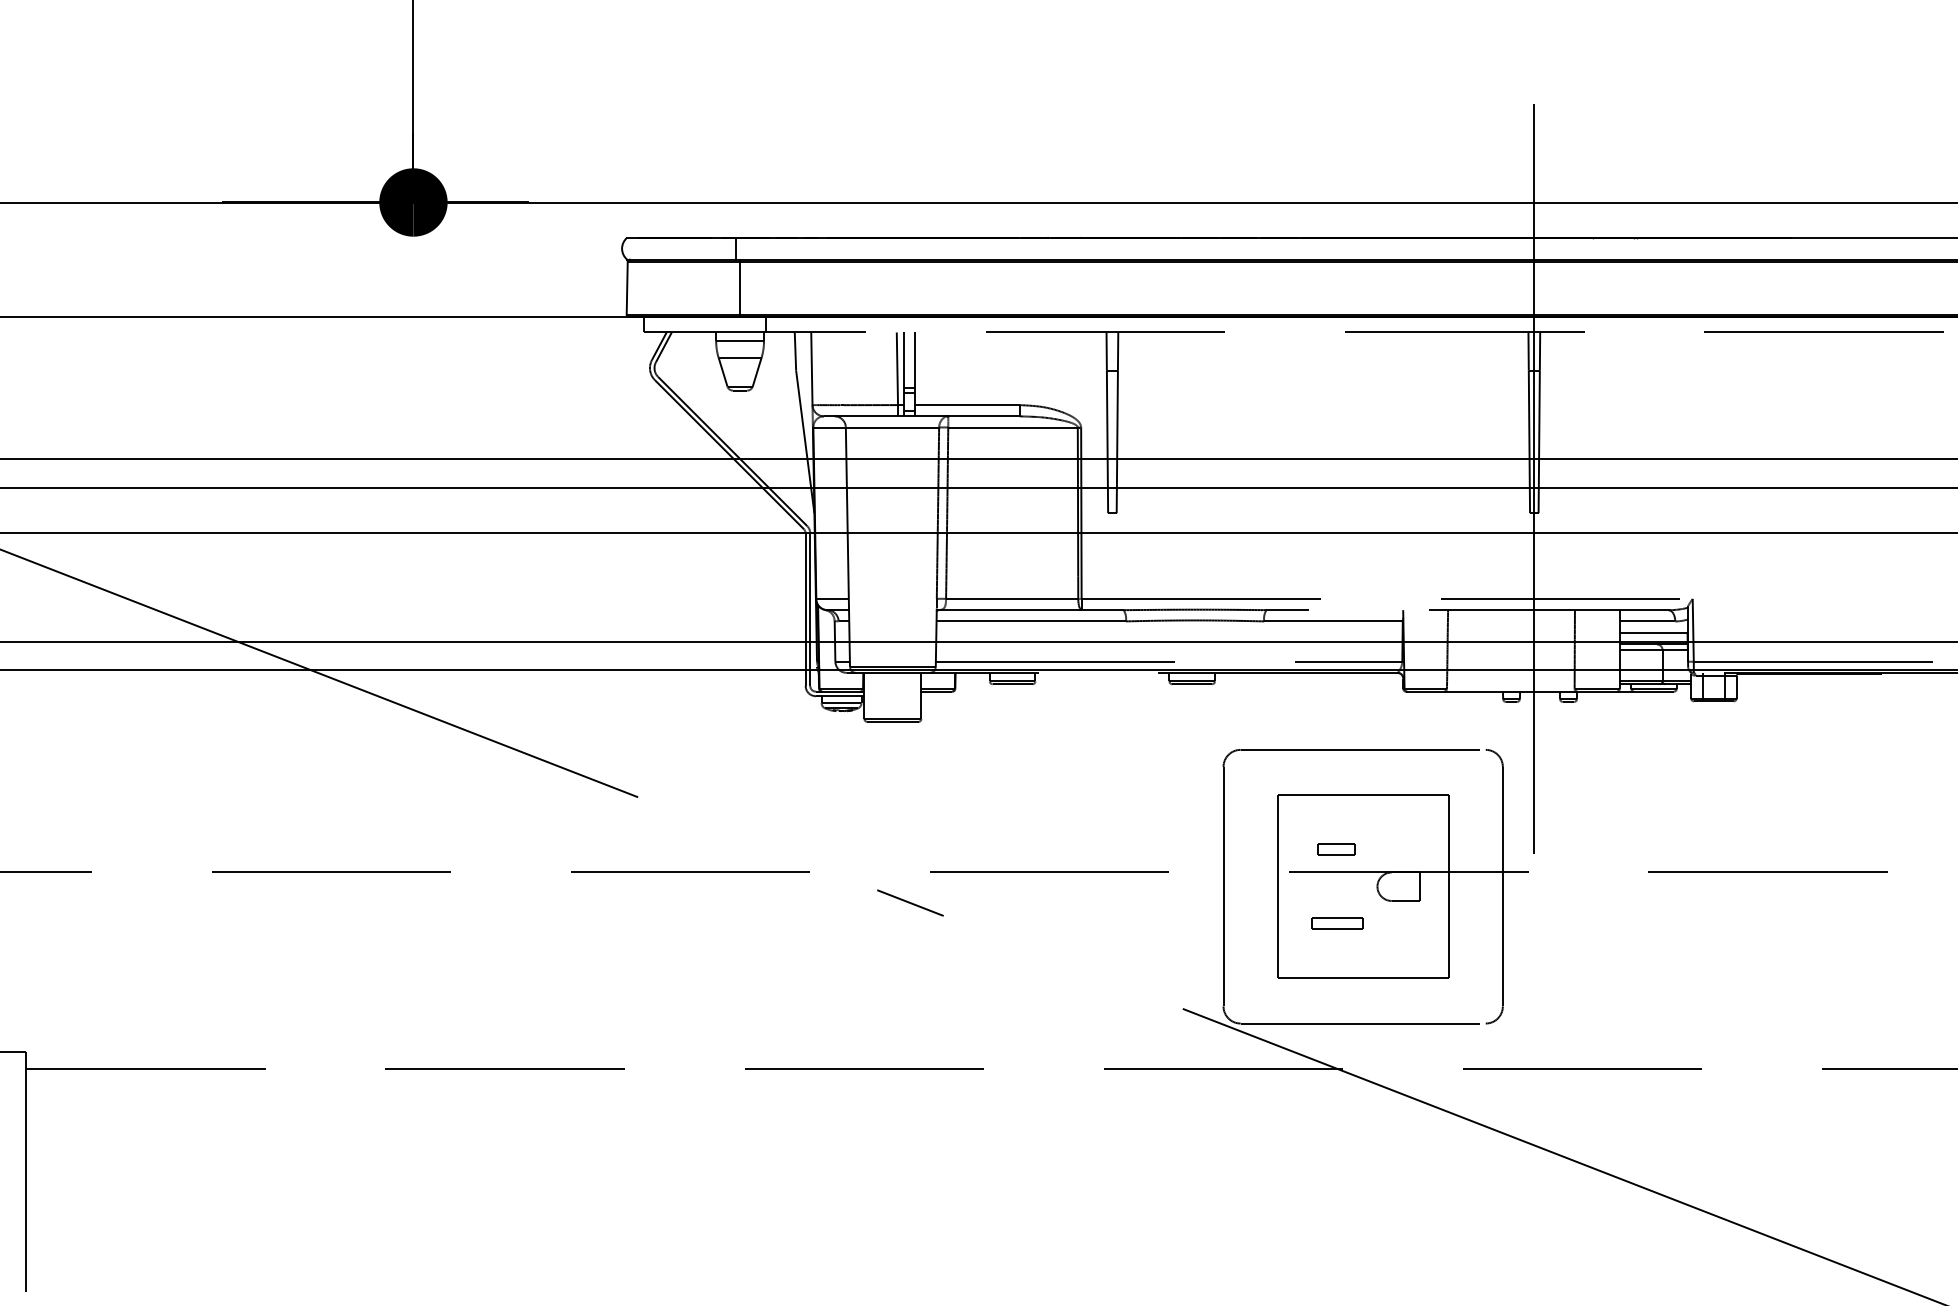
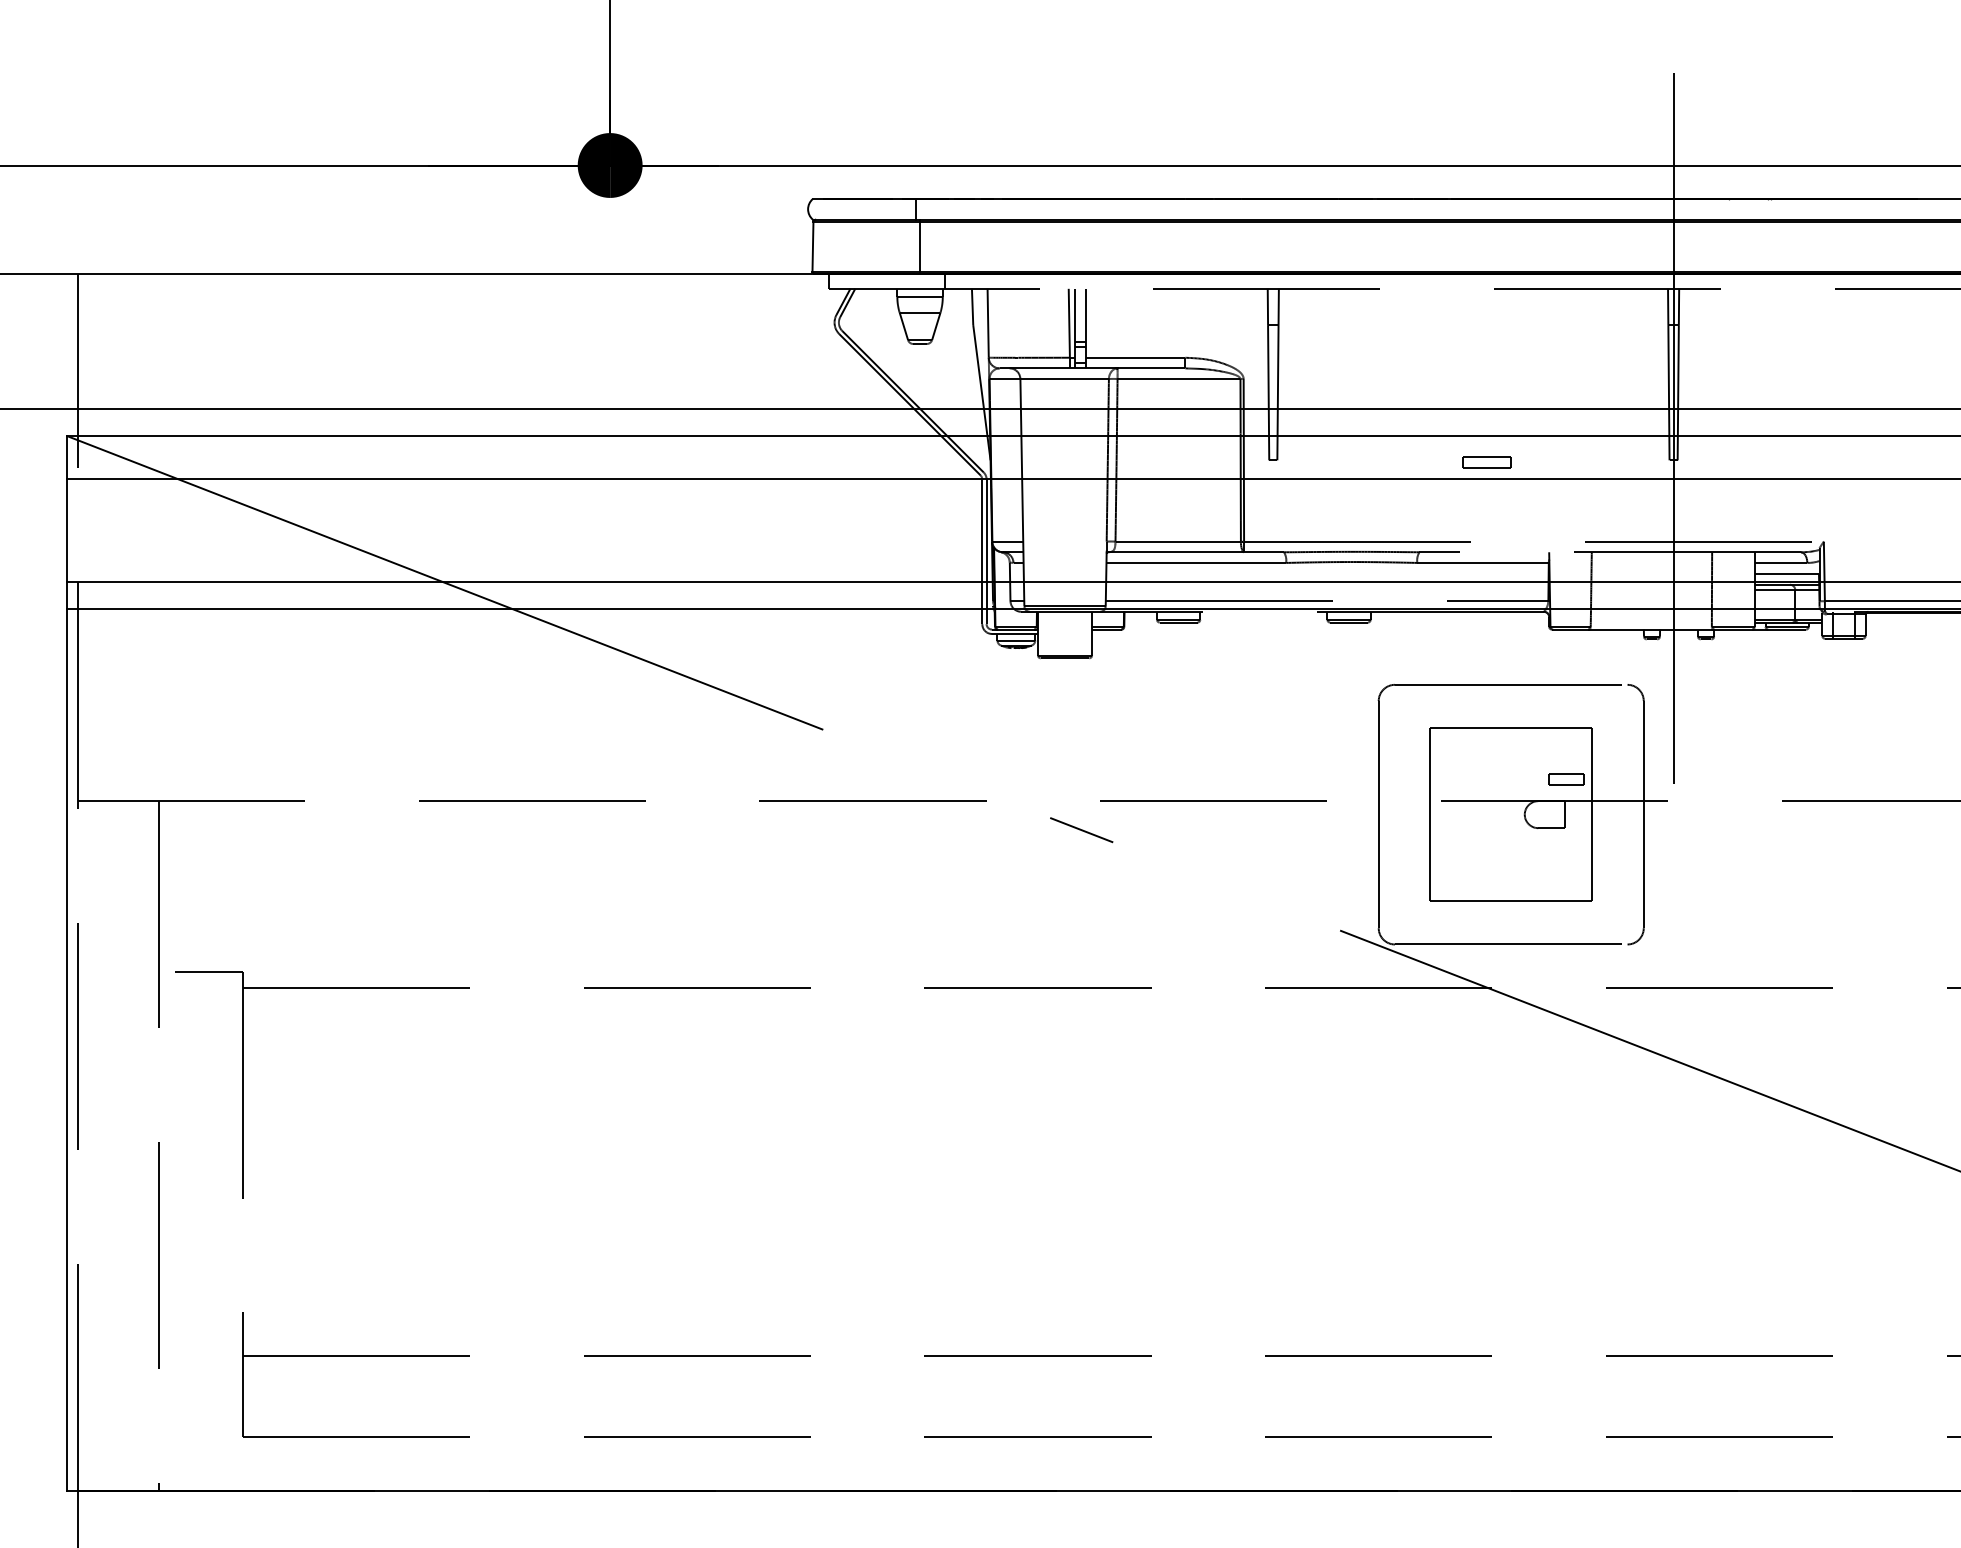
part: (1336, 849) -> (1566, 779), moved
part: (1337, 923) -> (1486, 462), moved

